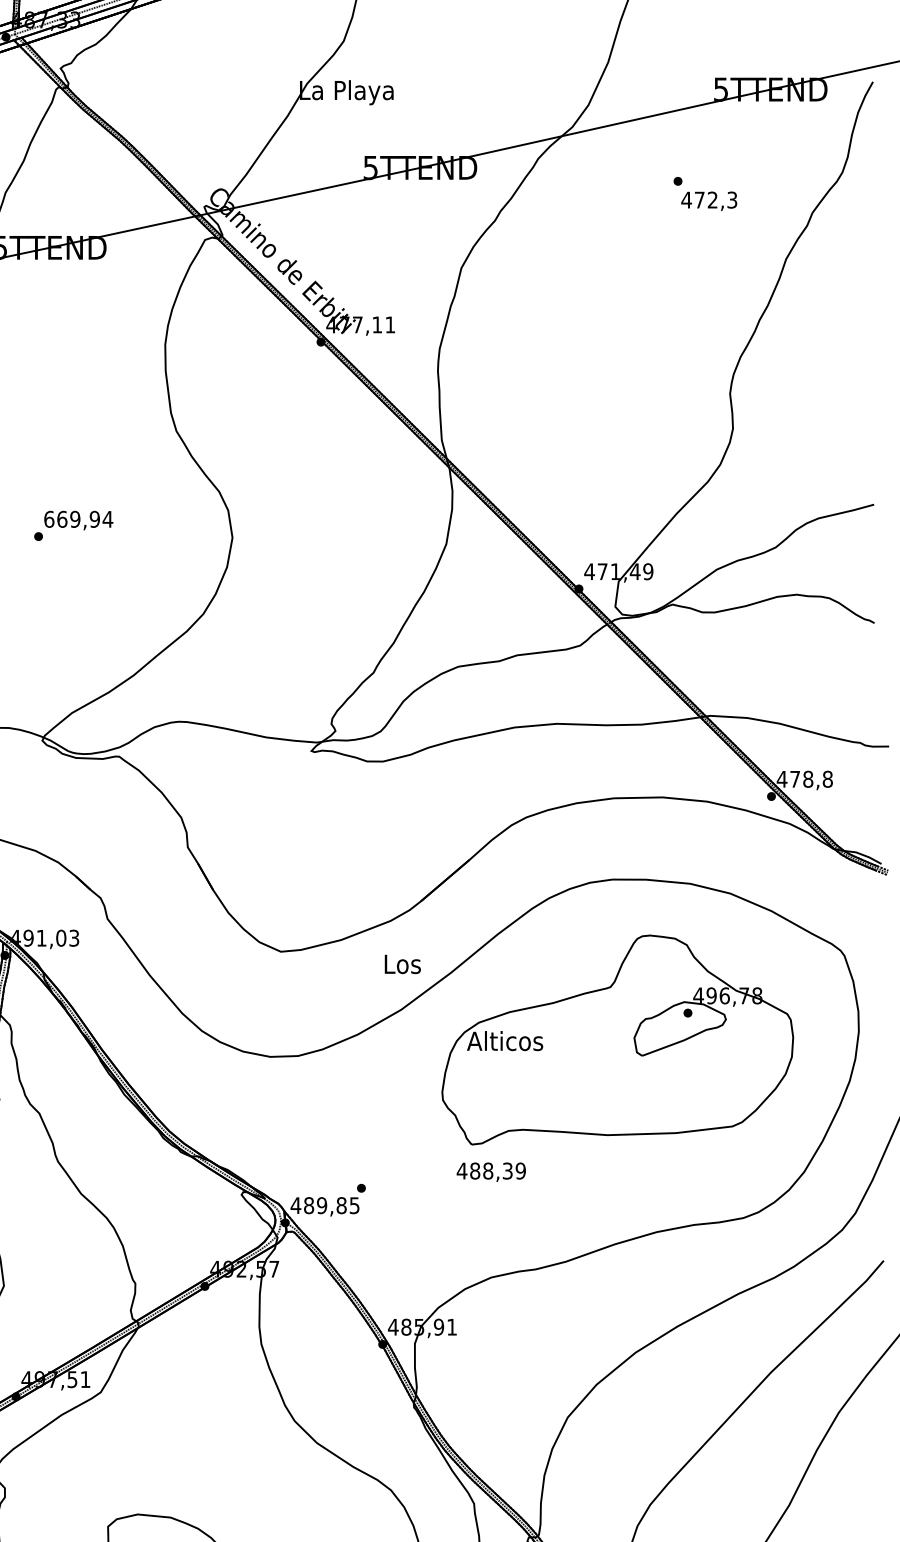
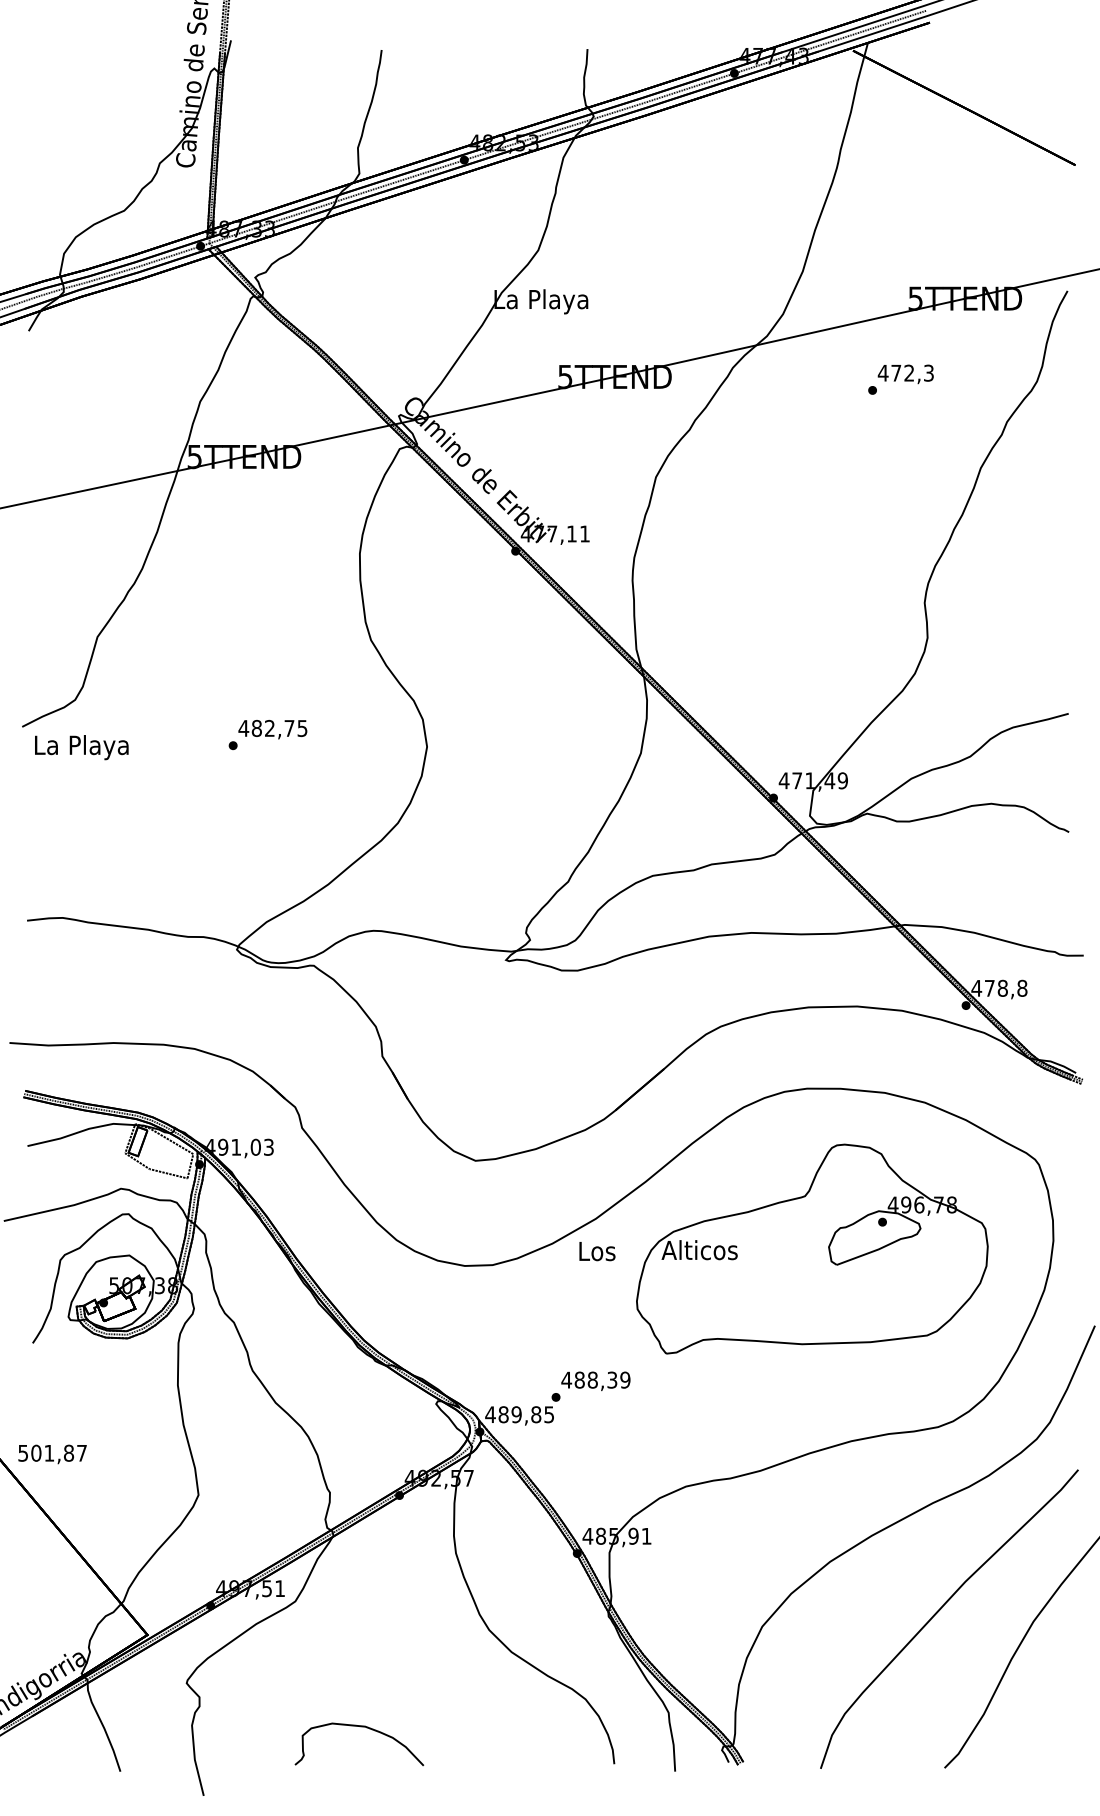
text: (708, 201) -> (905, 374), moved
text: (77, 519) -> (272, 728), 669,94 -> 482,75
text: (402, 964) -> (597, 1251), moved
text: (490, 1172) -> (595, 1381), moved

